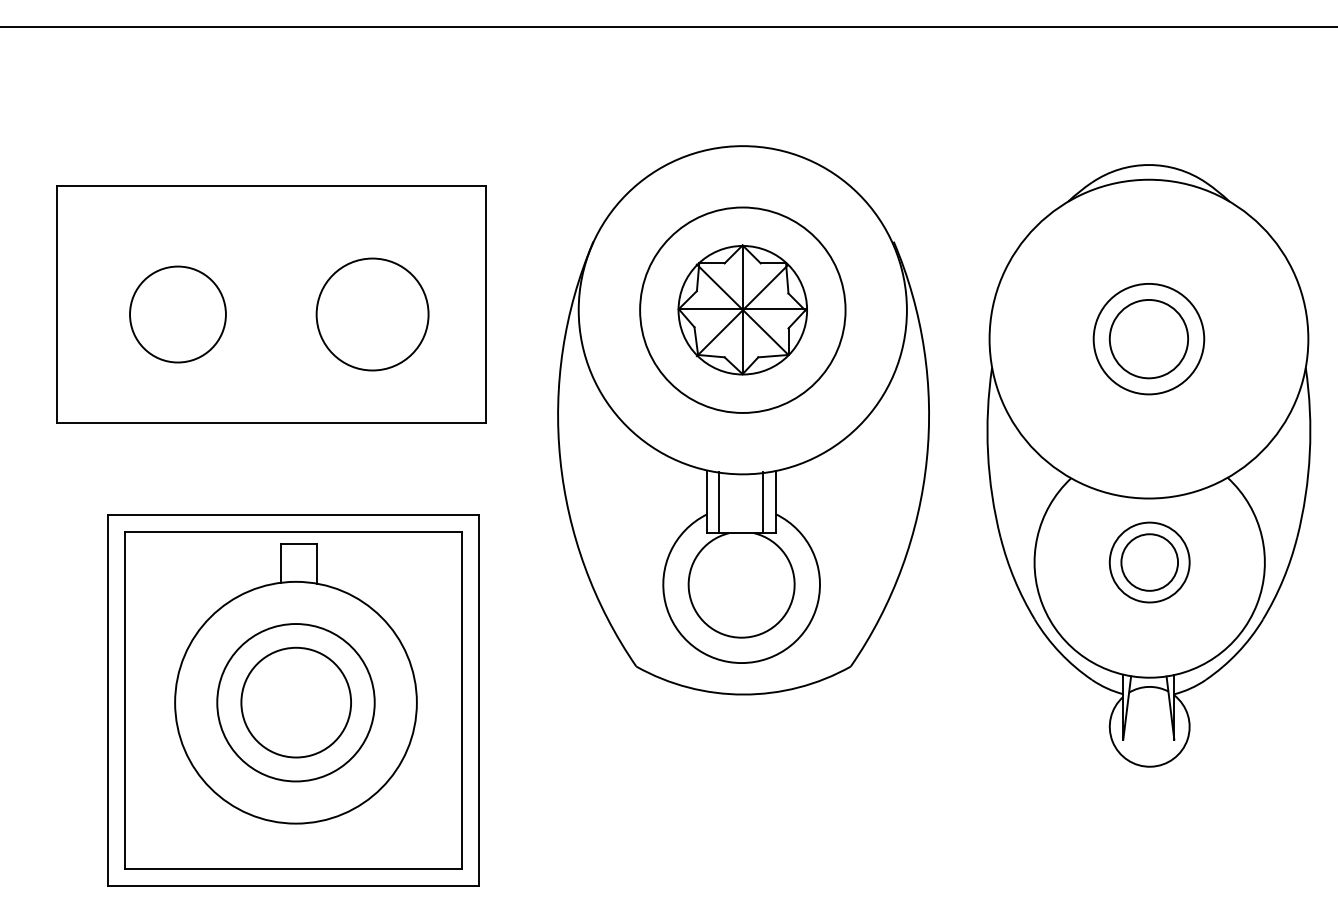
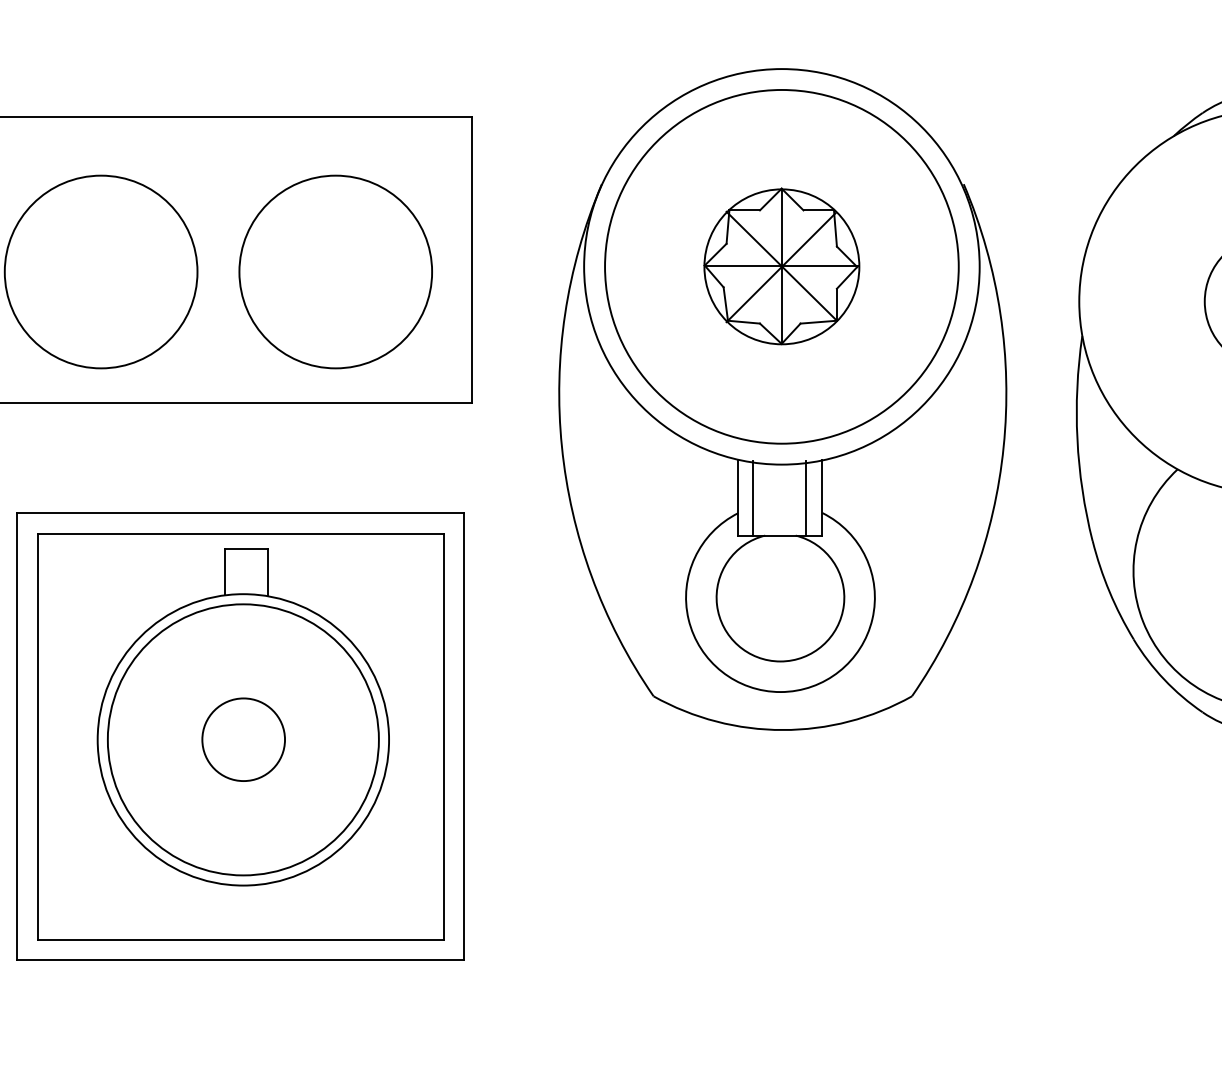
circle: (742, 310) -> (781, 267), size x1.43
circle: (177, 314) -> (100, 271), size x1.67
circle: (372, 314) -> (335, 271), size x1.43
circle: (295, 702) -> (242, 739), size x0.62
circle: (295, 702) -> (242, 739), size x1.43

